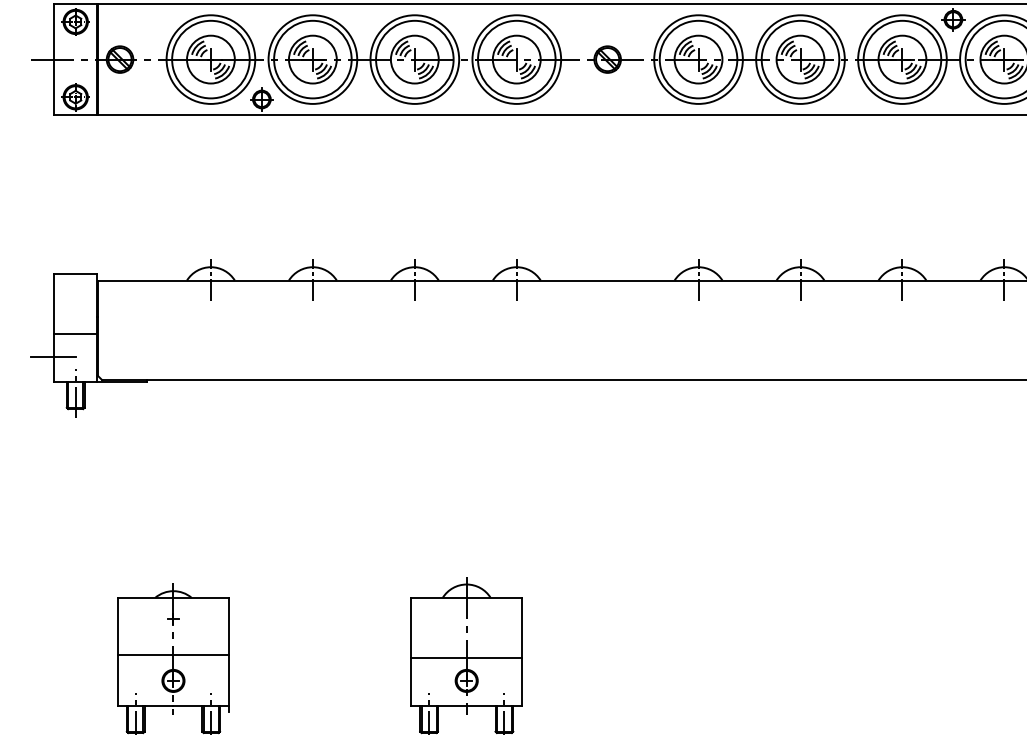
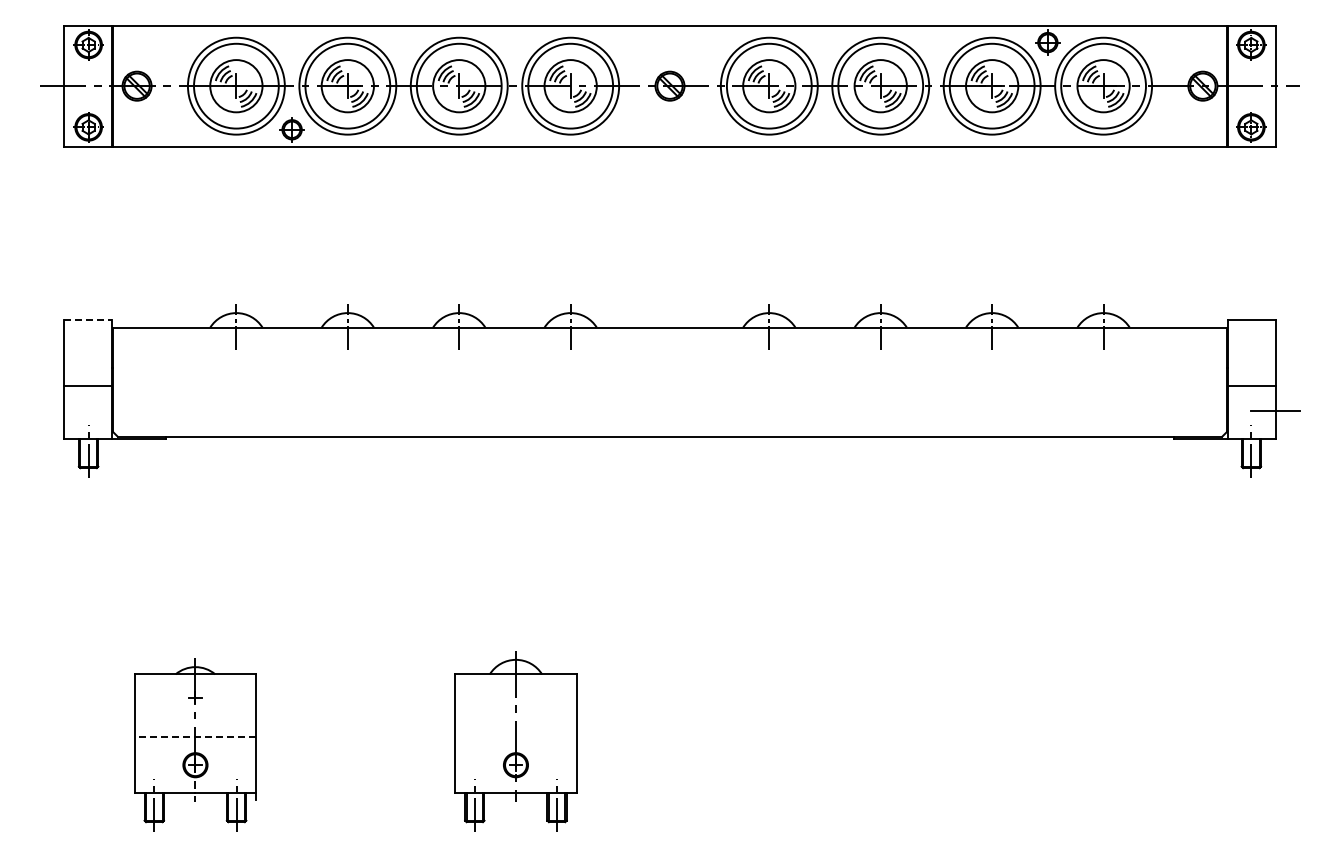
line: (75, 274) -> (88, 320), solid -> dashed
line: (53, 357) -> (64, 411), removed
line: (173, 655) -> (195, 737), solid -> dashed
line: (466, 657) -> (515, 739), removed

